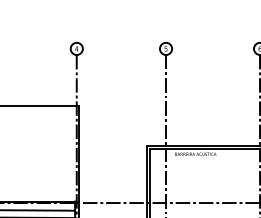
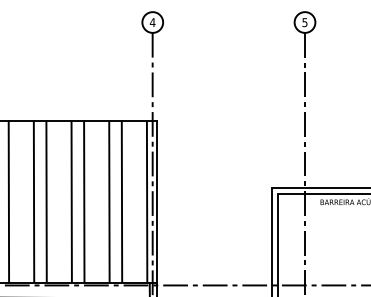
hatch: (40, 153) -> (90, 200), added

